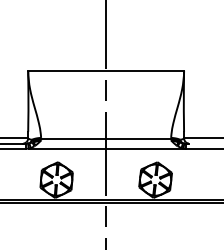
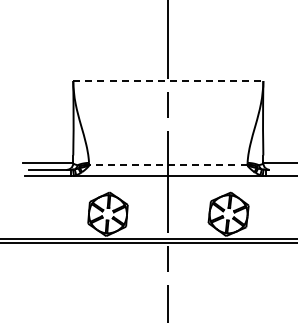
line: (106, 71) -> (168, 81), solid -> dashed
line: (105, 139) -> (167, 164), solid -> dashed

